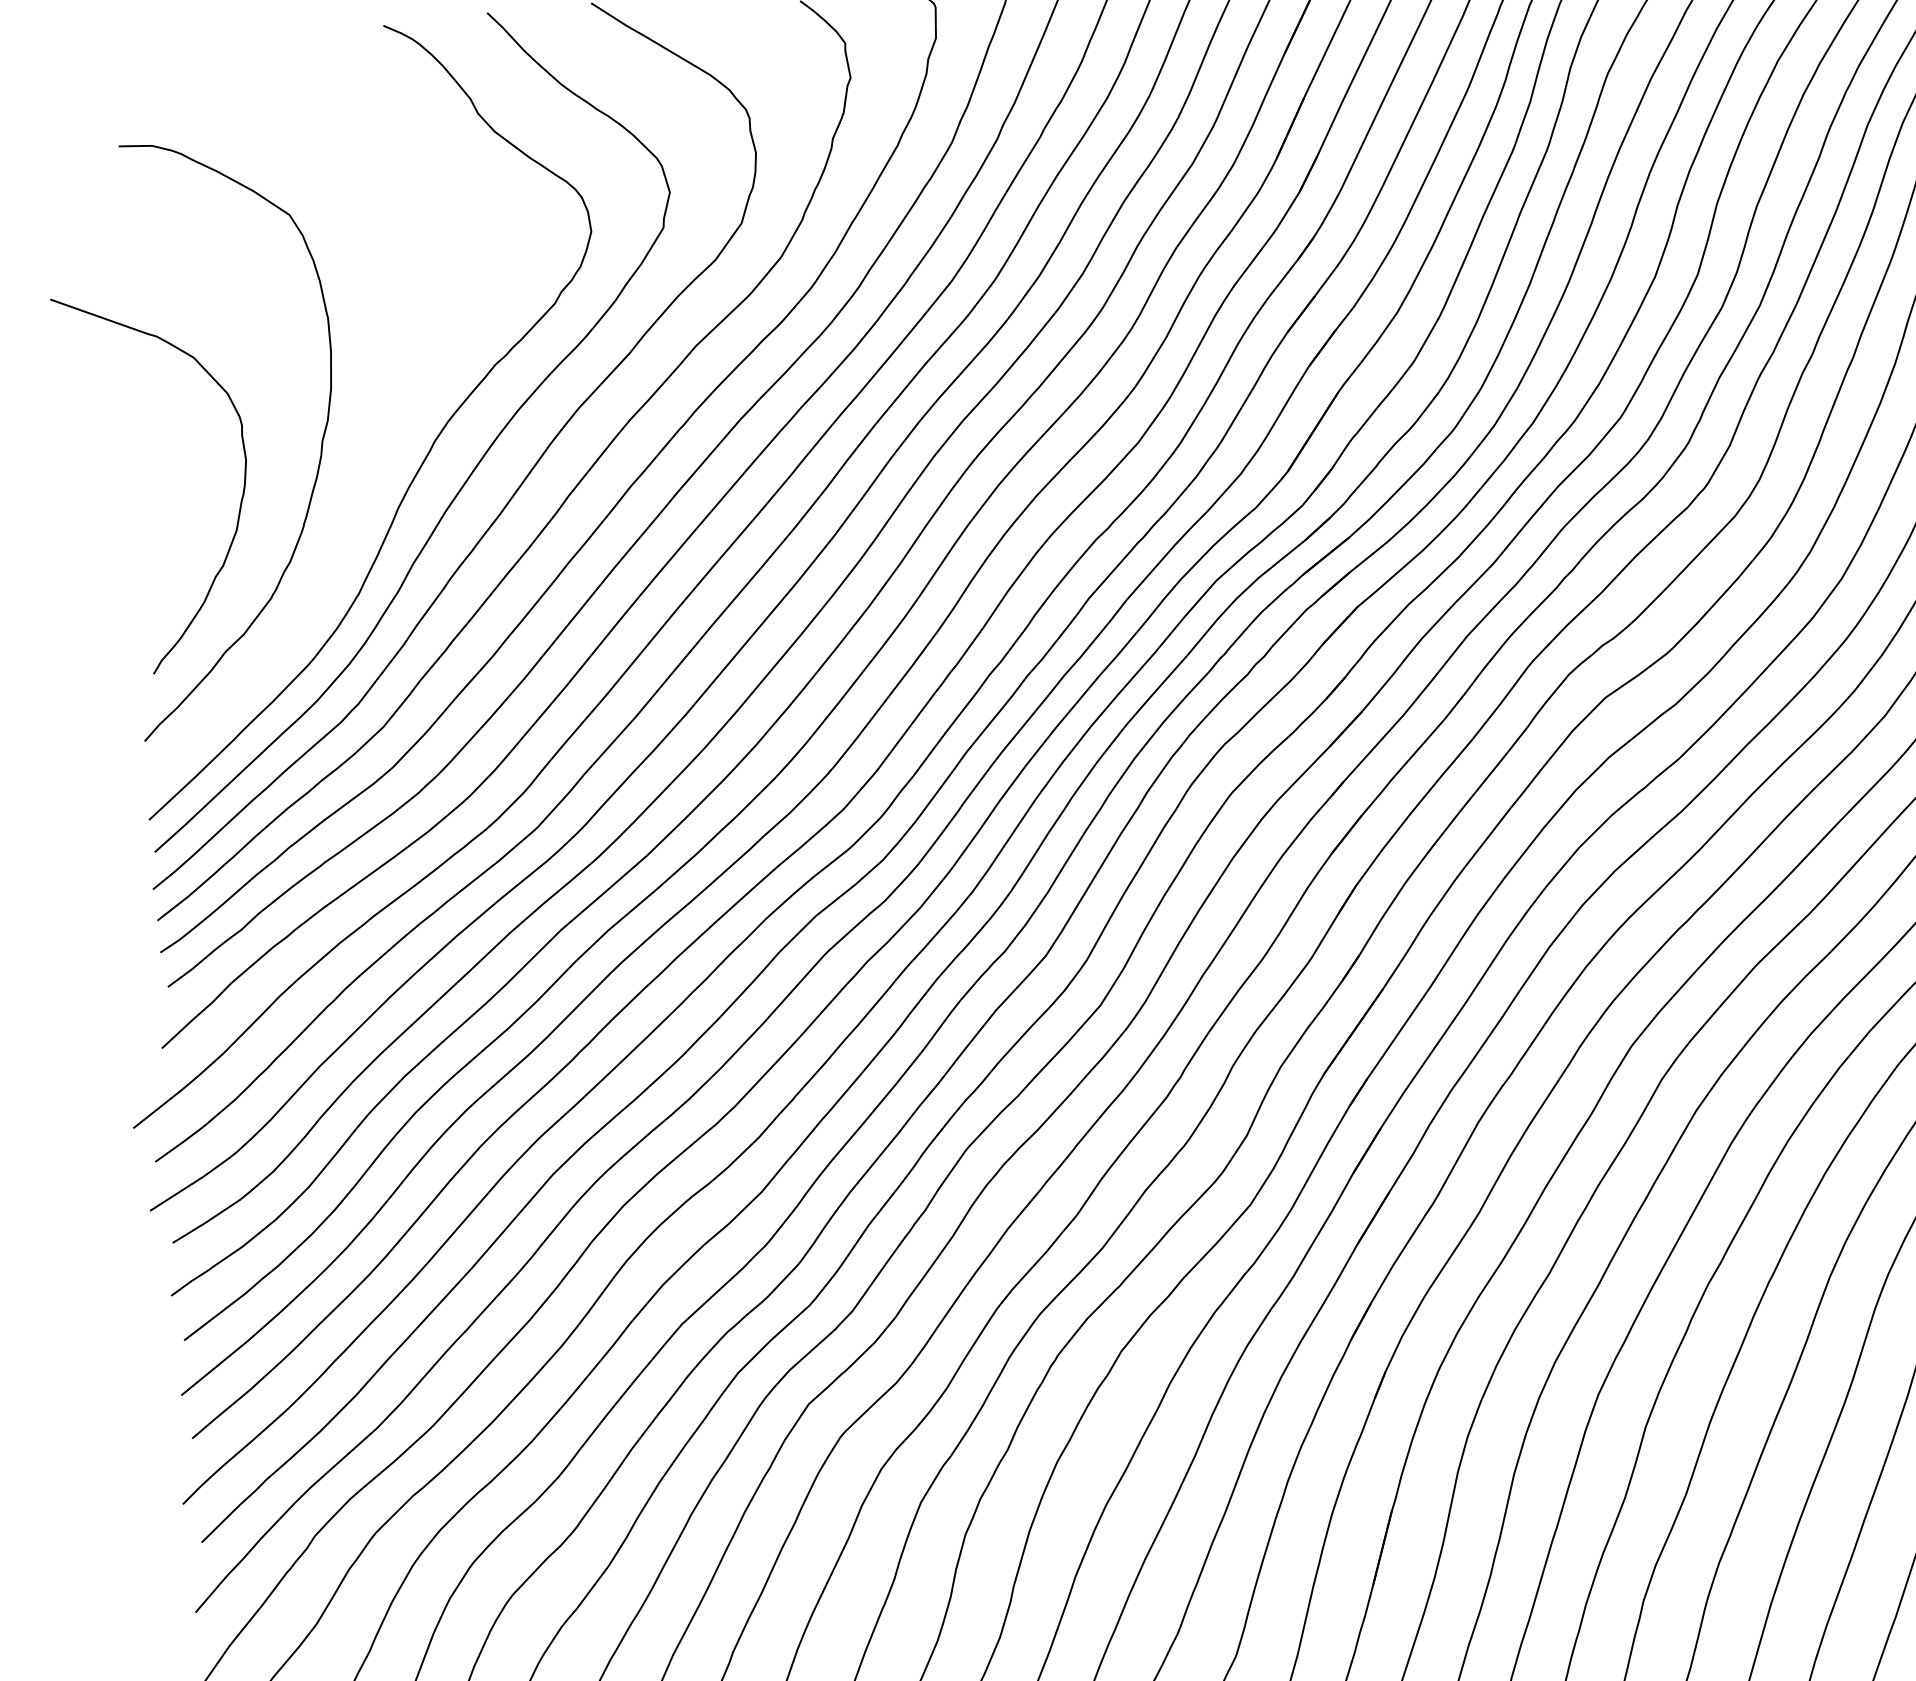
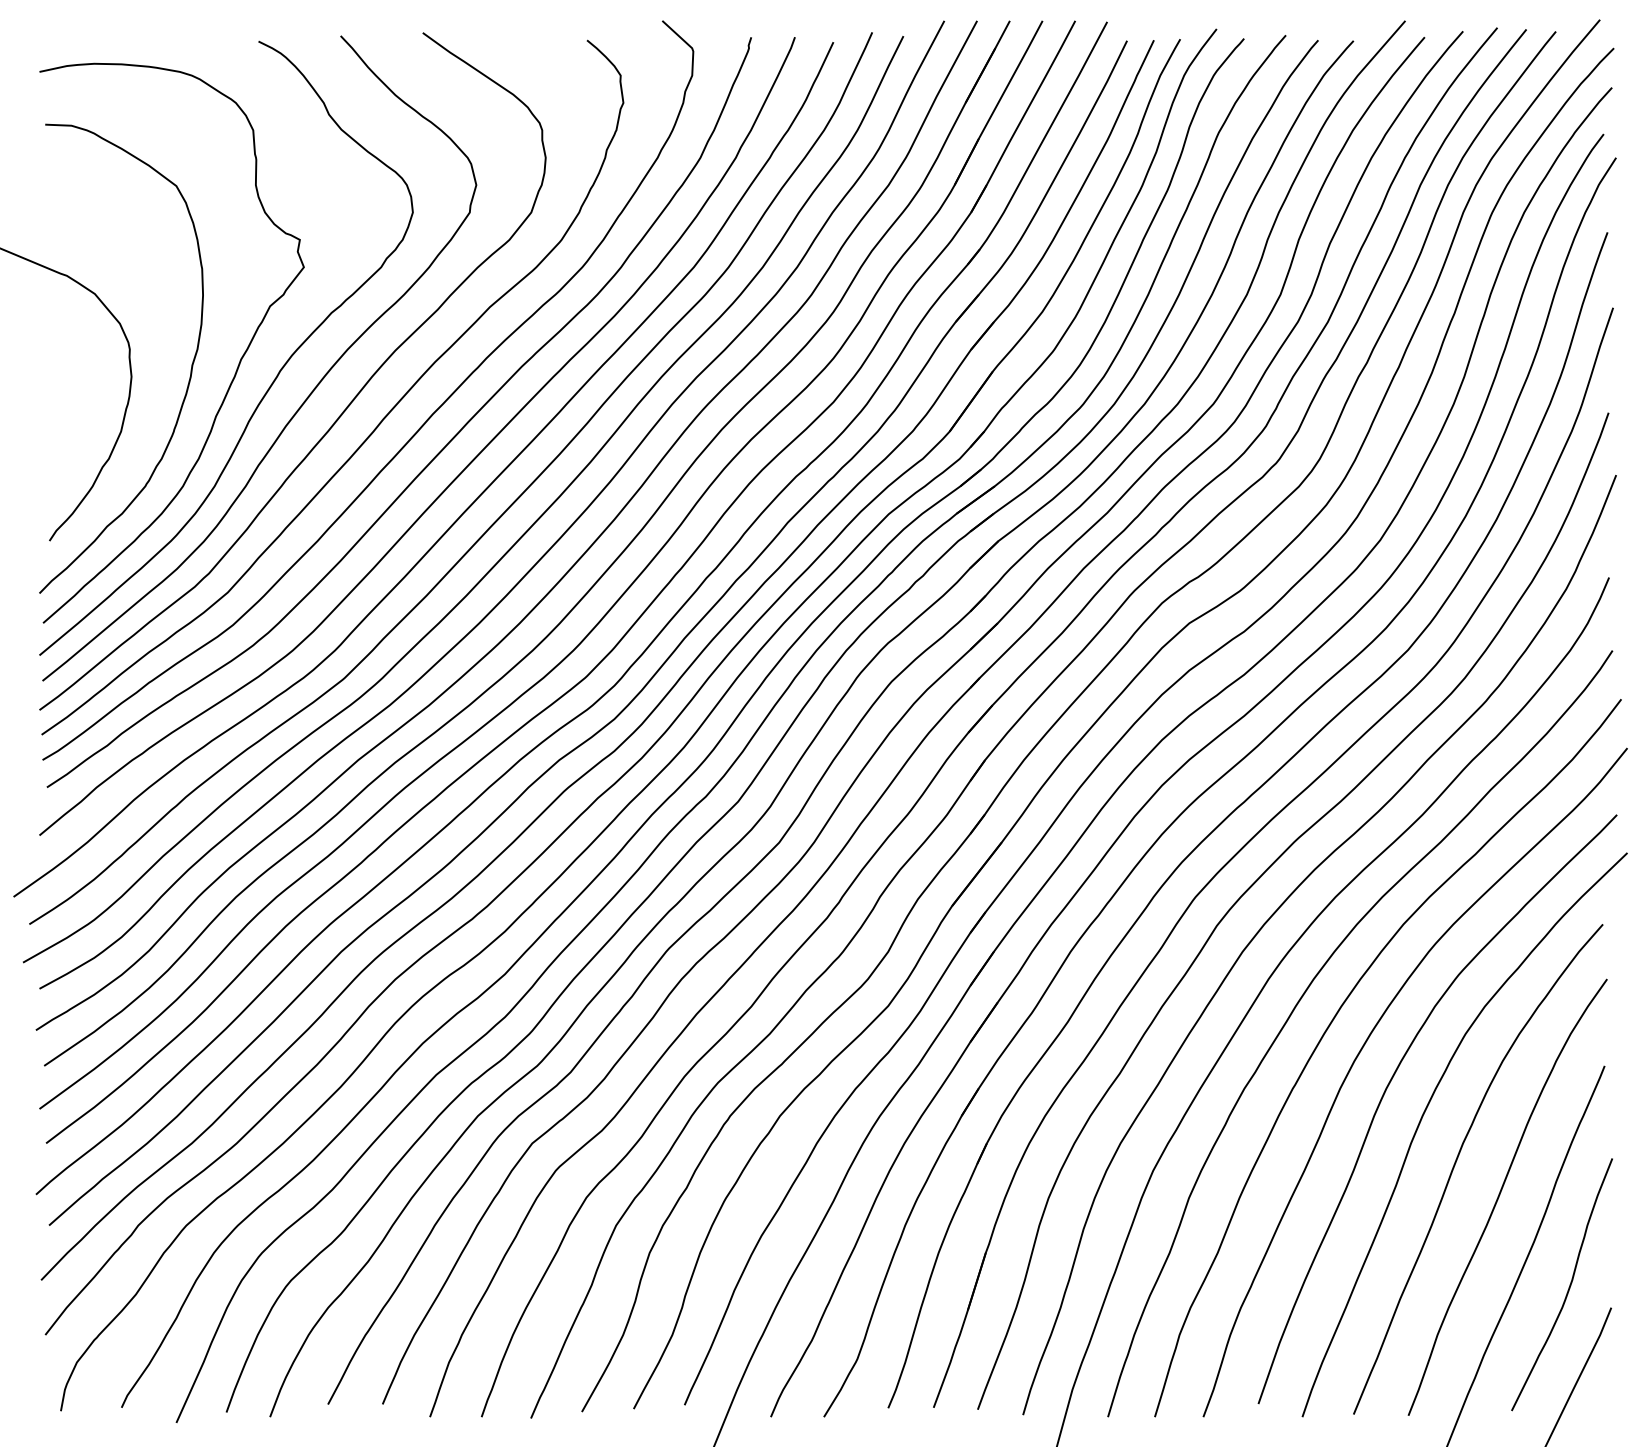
curve: (378, 442) -> (236, 368), added

